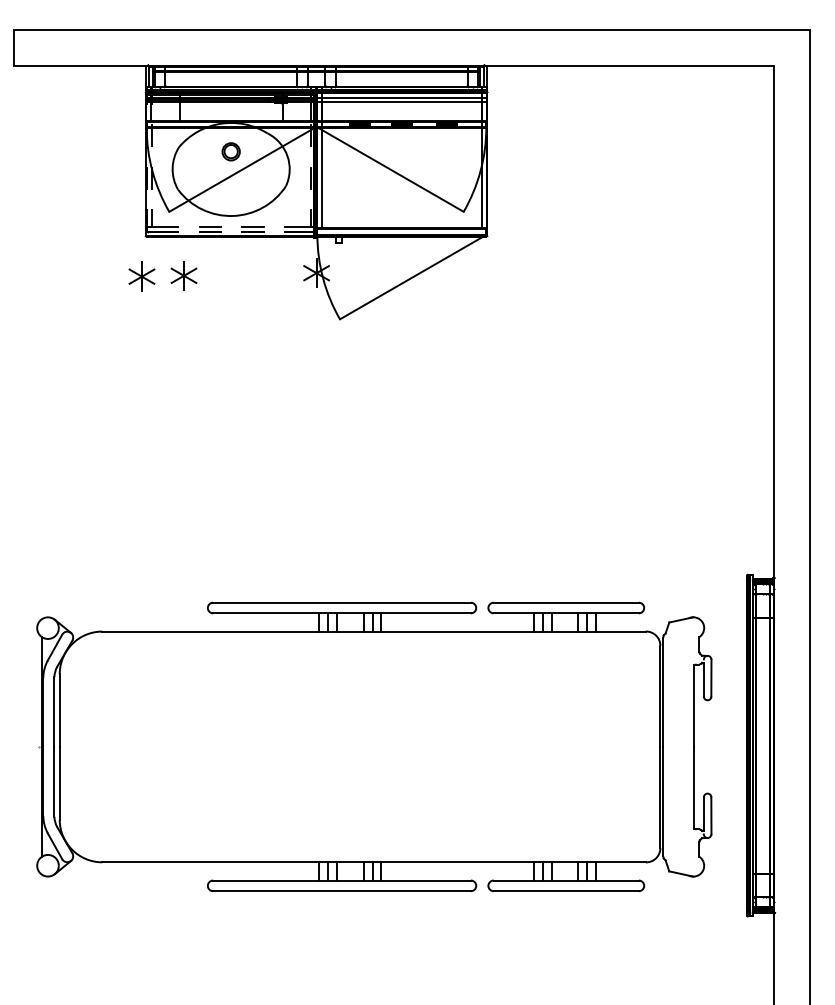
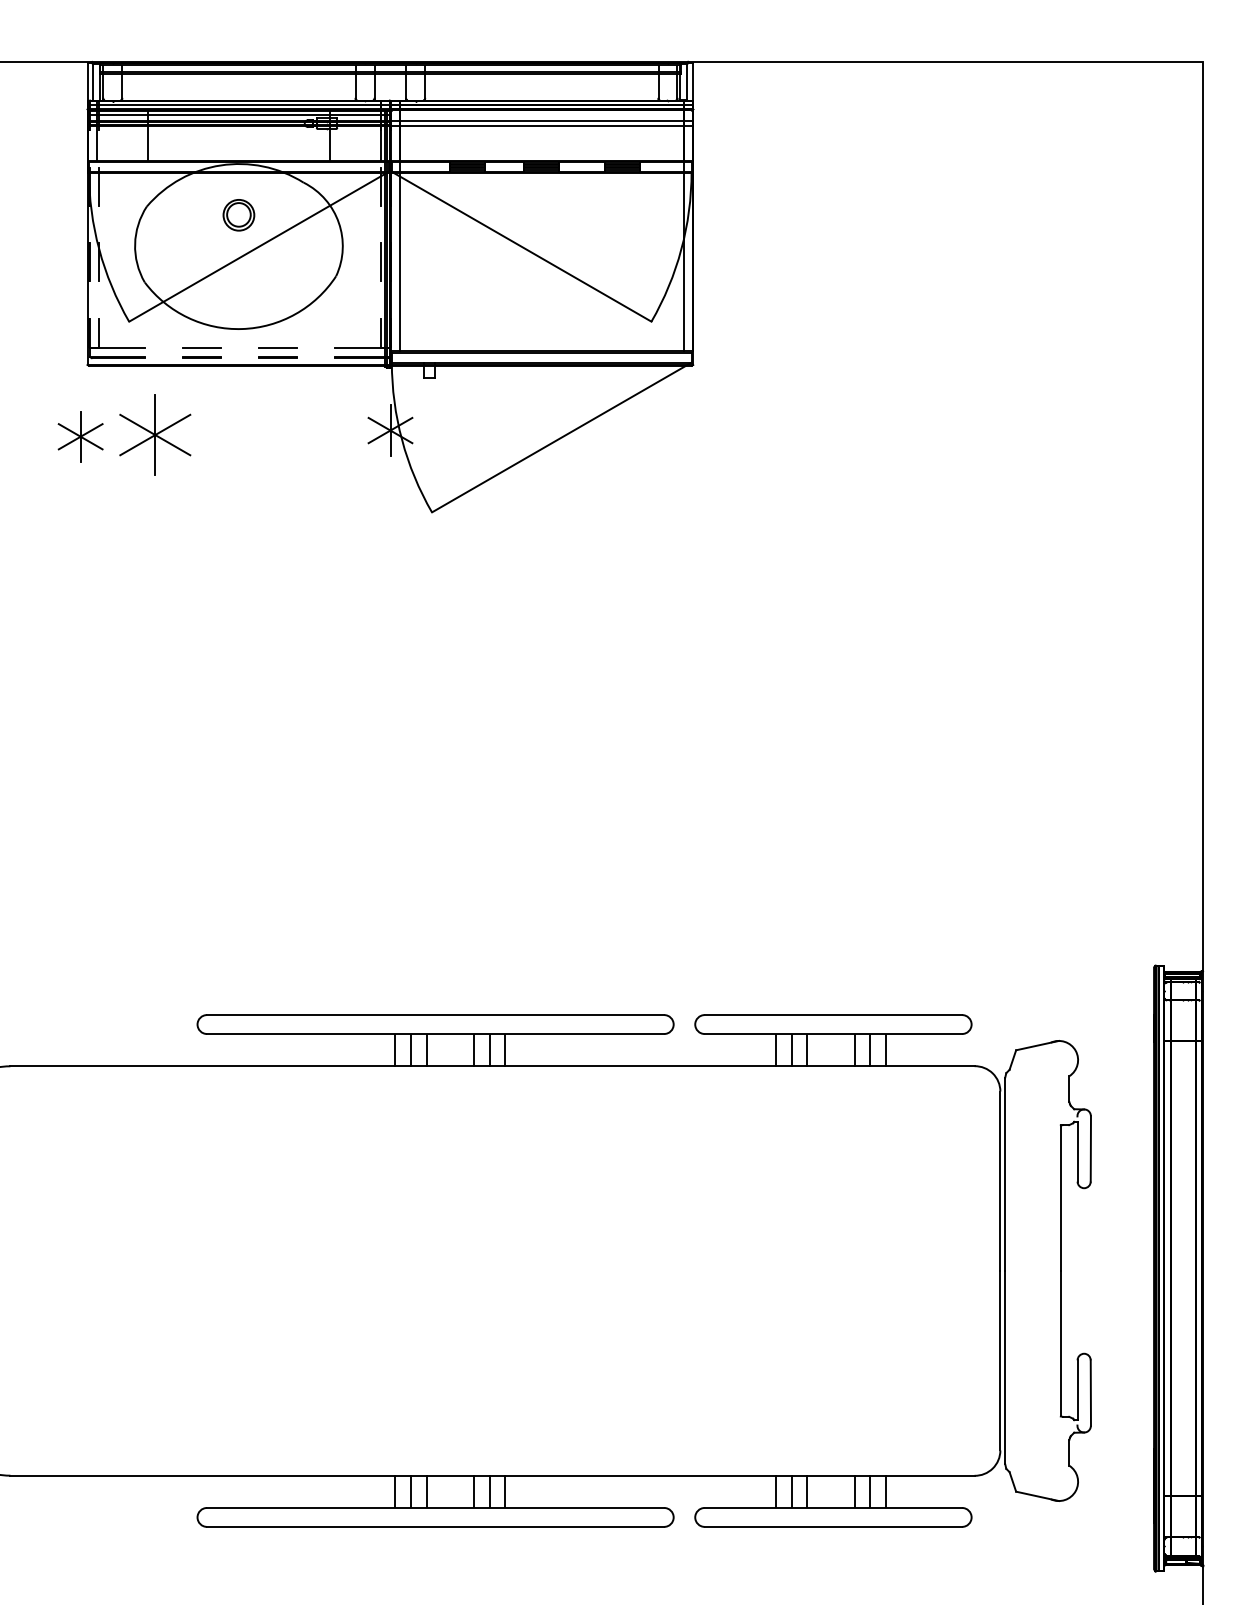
part: (183, 275) -> (154, 434), size x1.6

